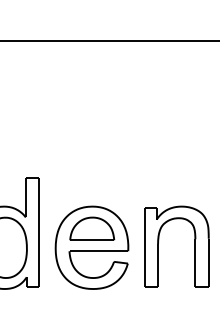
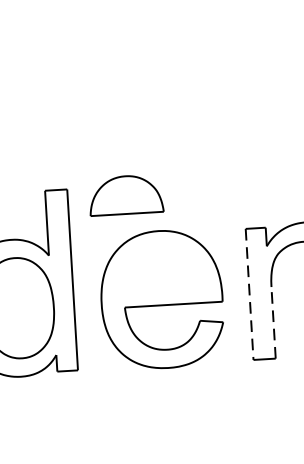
part: (92, 228) -> (126, 194), moved
line: (144, 248) -> (249, 295), solid -> dashed
line: (158, 265) -> (274, 322), solid -> dashed

